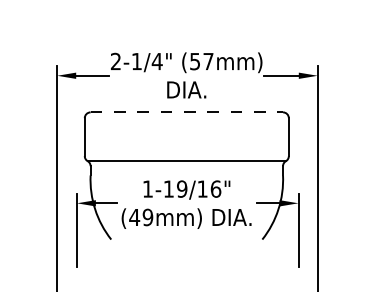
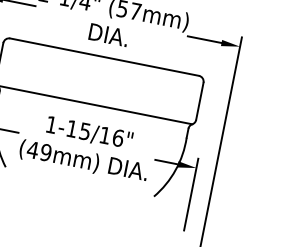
line: (187, 112) -> (105, 57), dashed -> solid
text: (182, 188) -> (85, 130), 1-19/16" -> 1-15/16"

